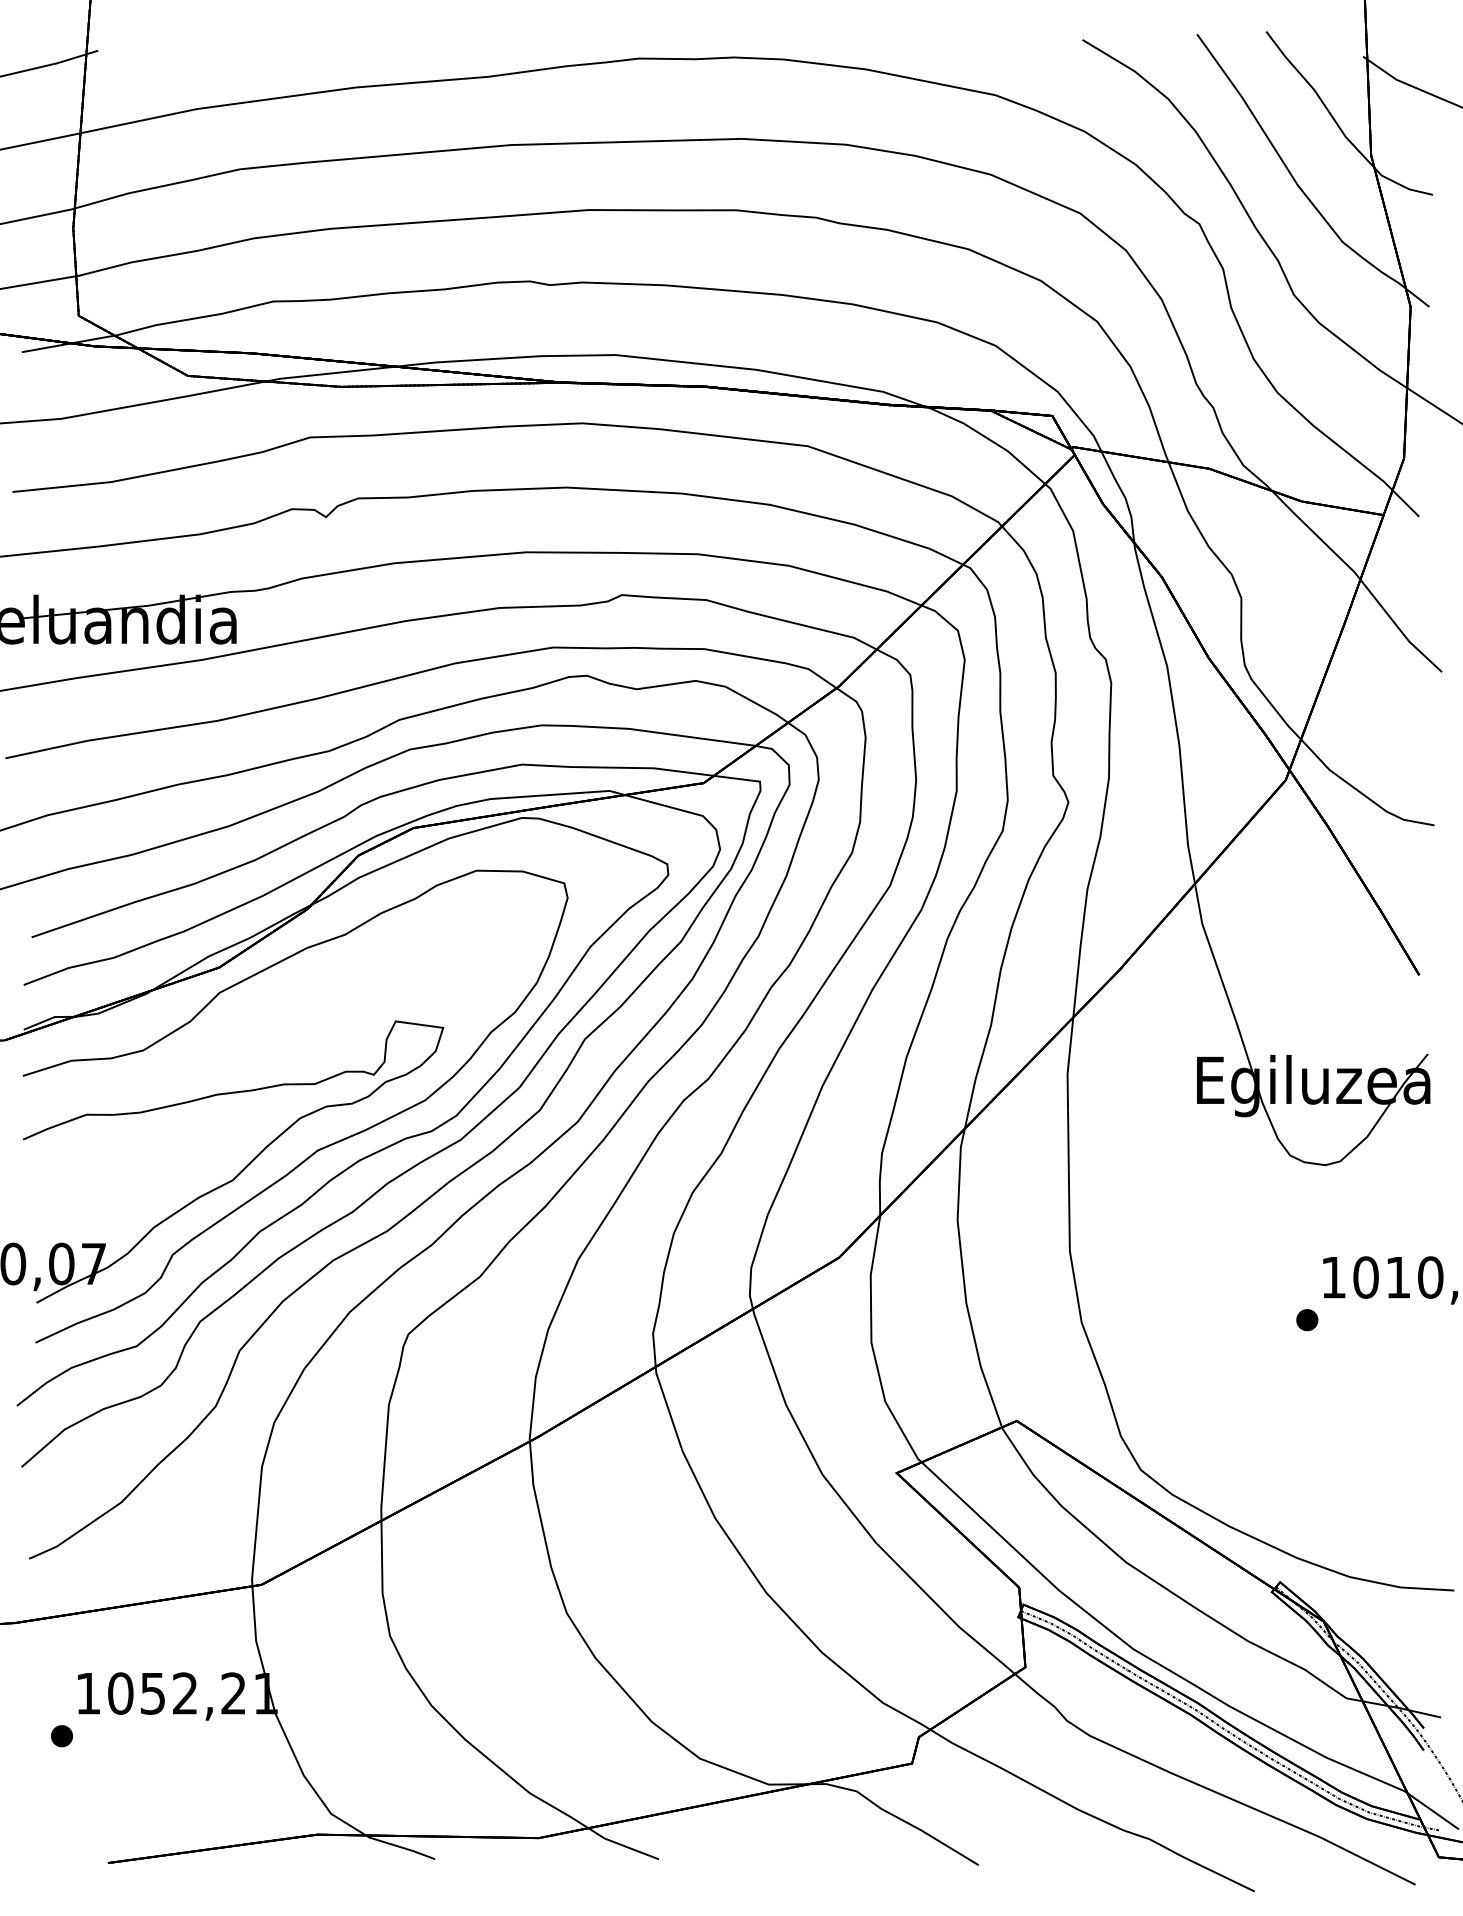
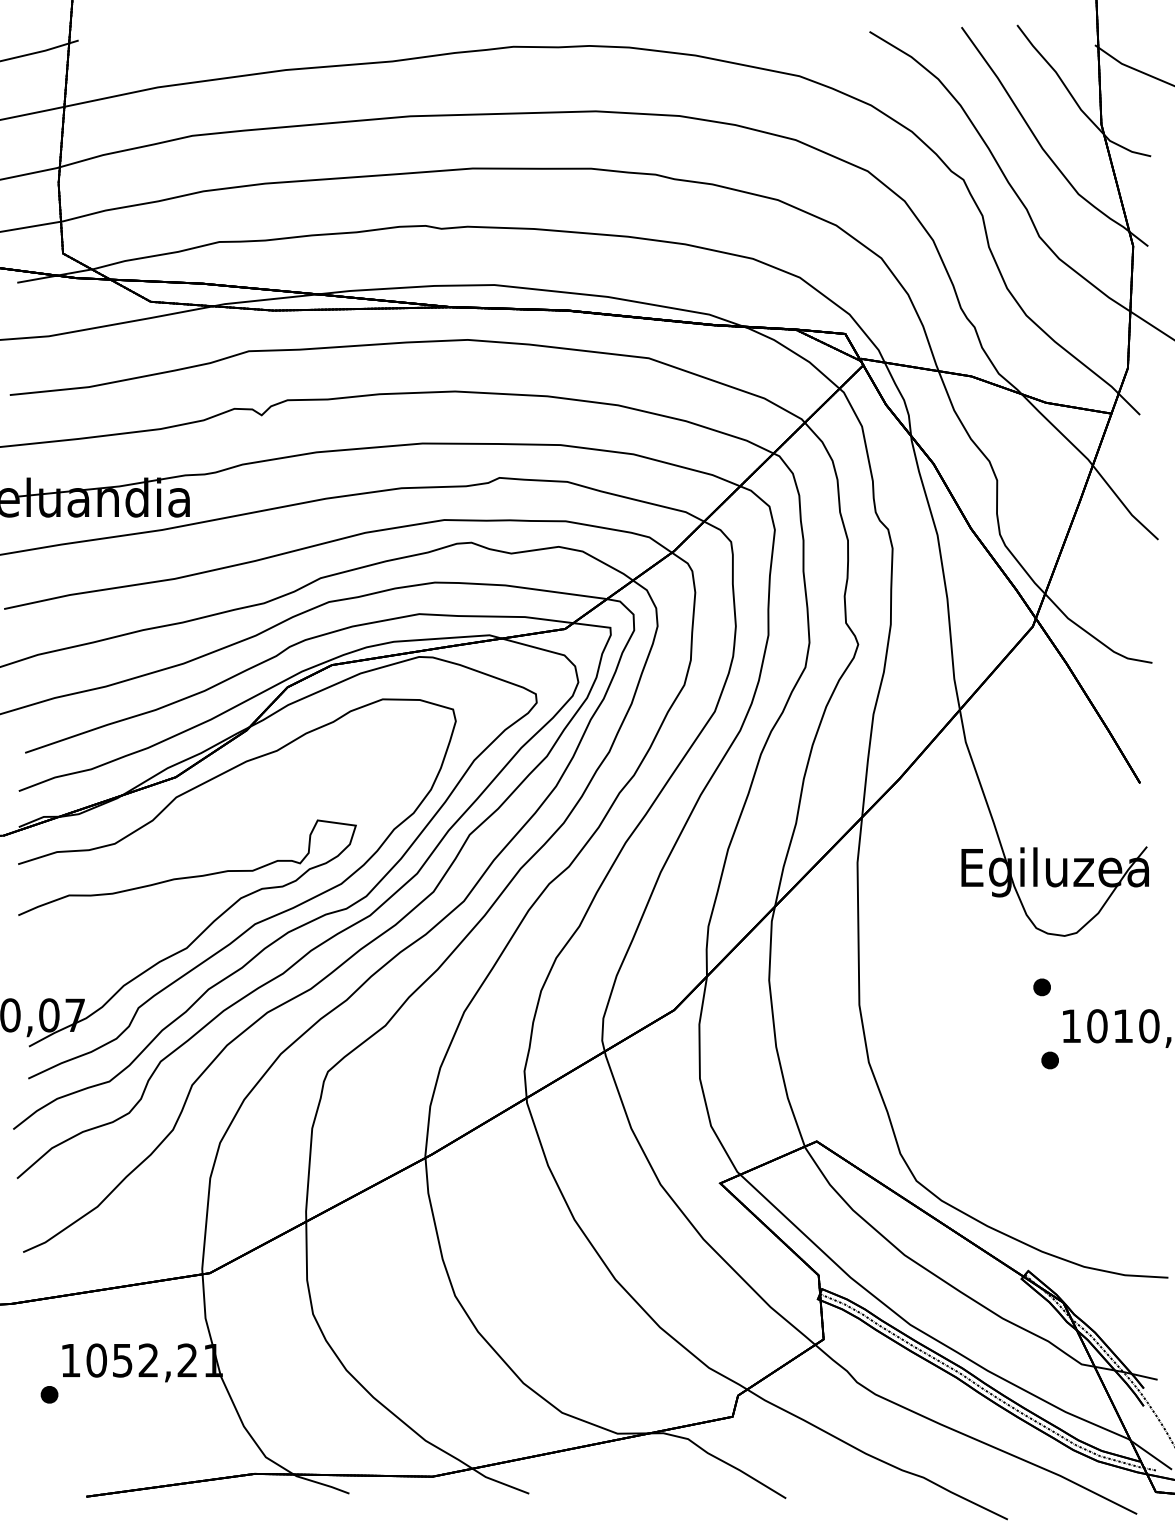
part: (1297, 1229) -> (1042, 987), added

